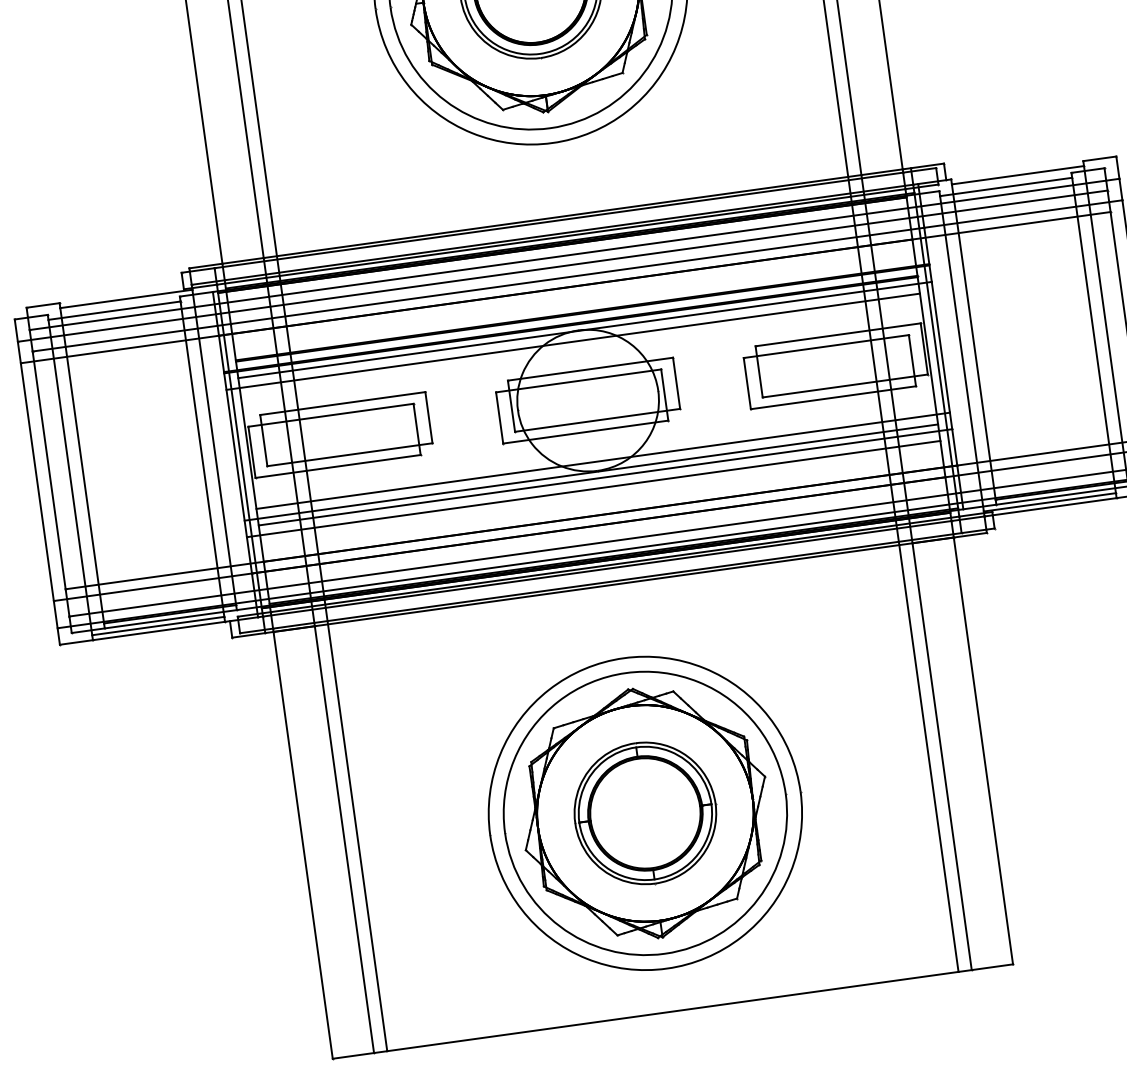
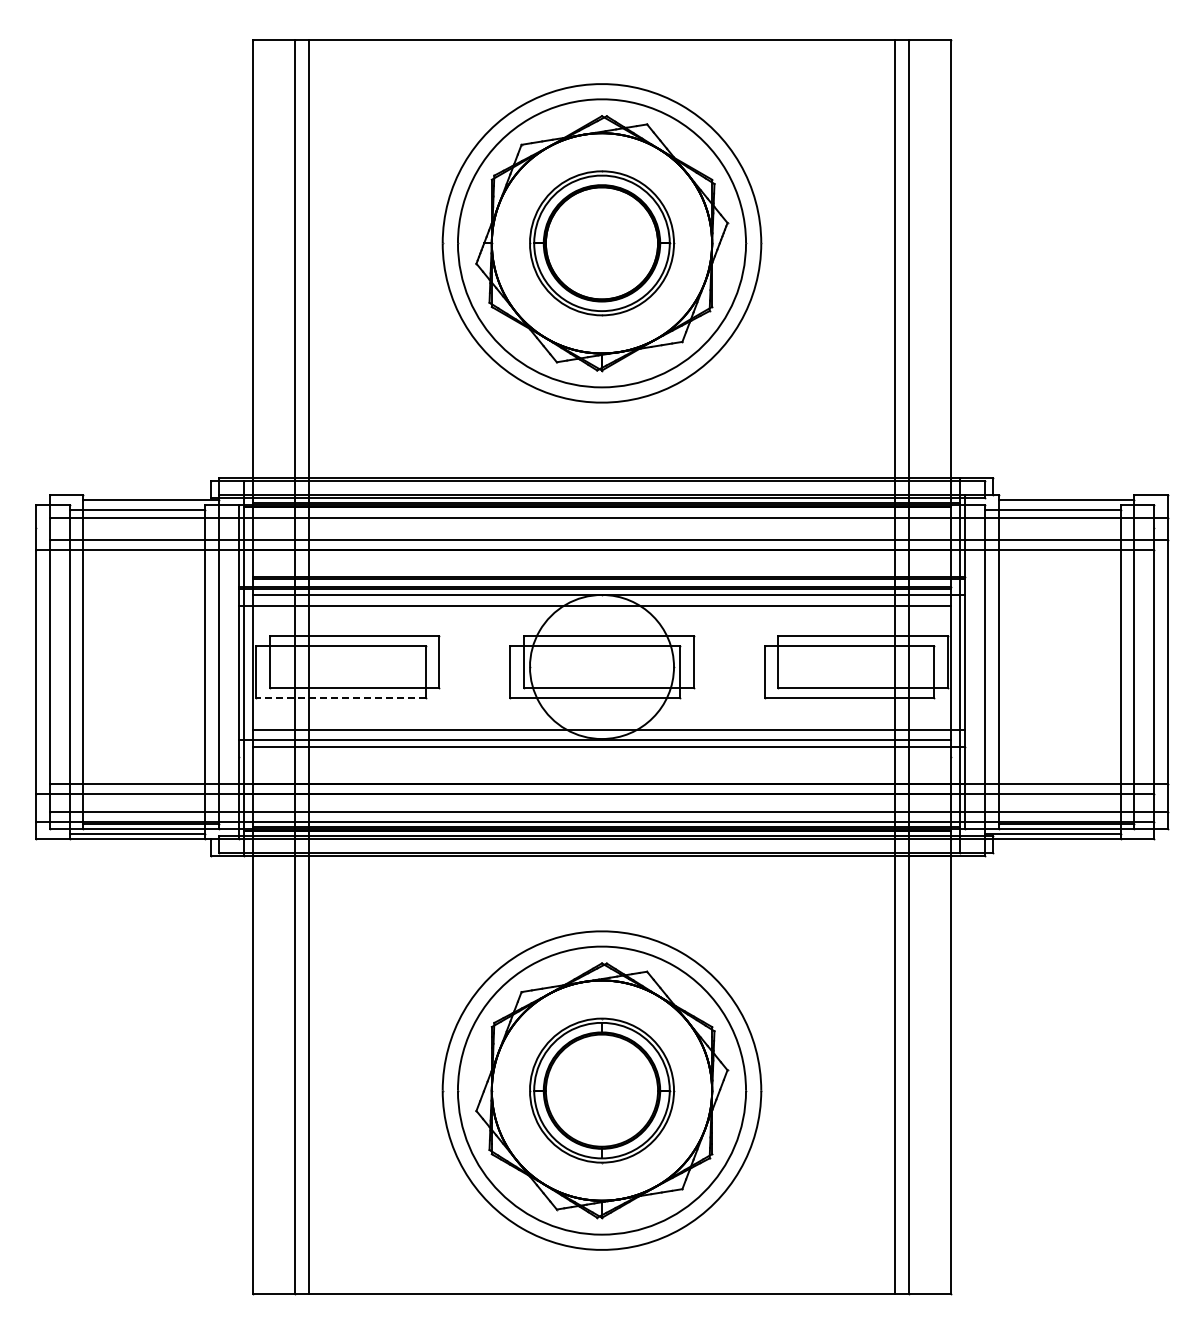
line: (563, 266) -> (595, 528), removed
line: (338, 466) -> (341, 698), solid -> dashed
line: (593, 488) -> (595, 756), removed

